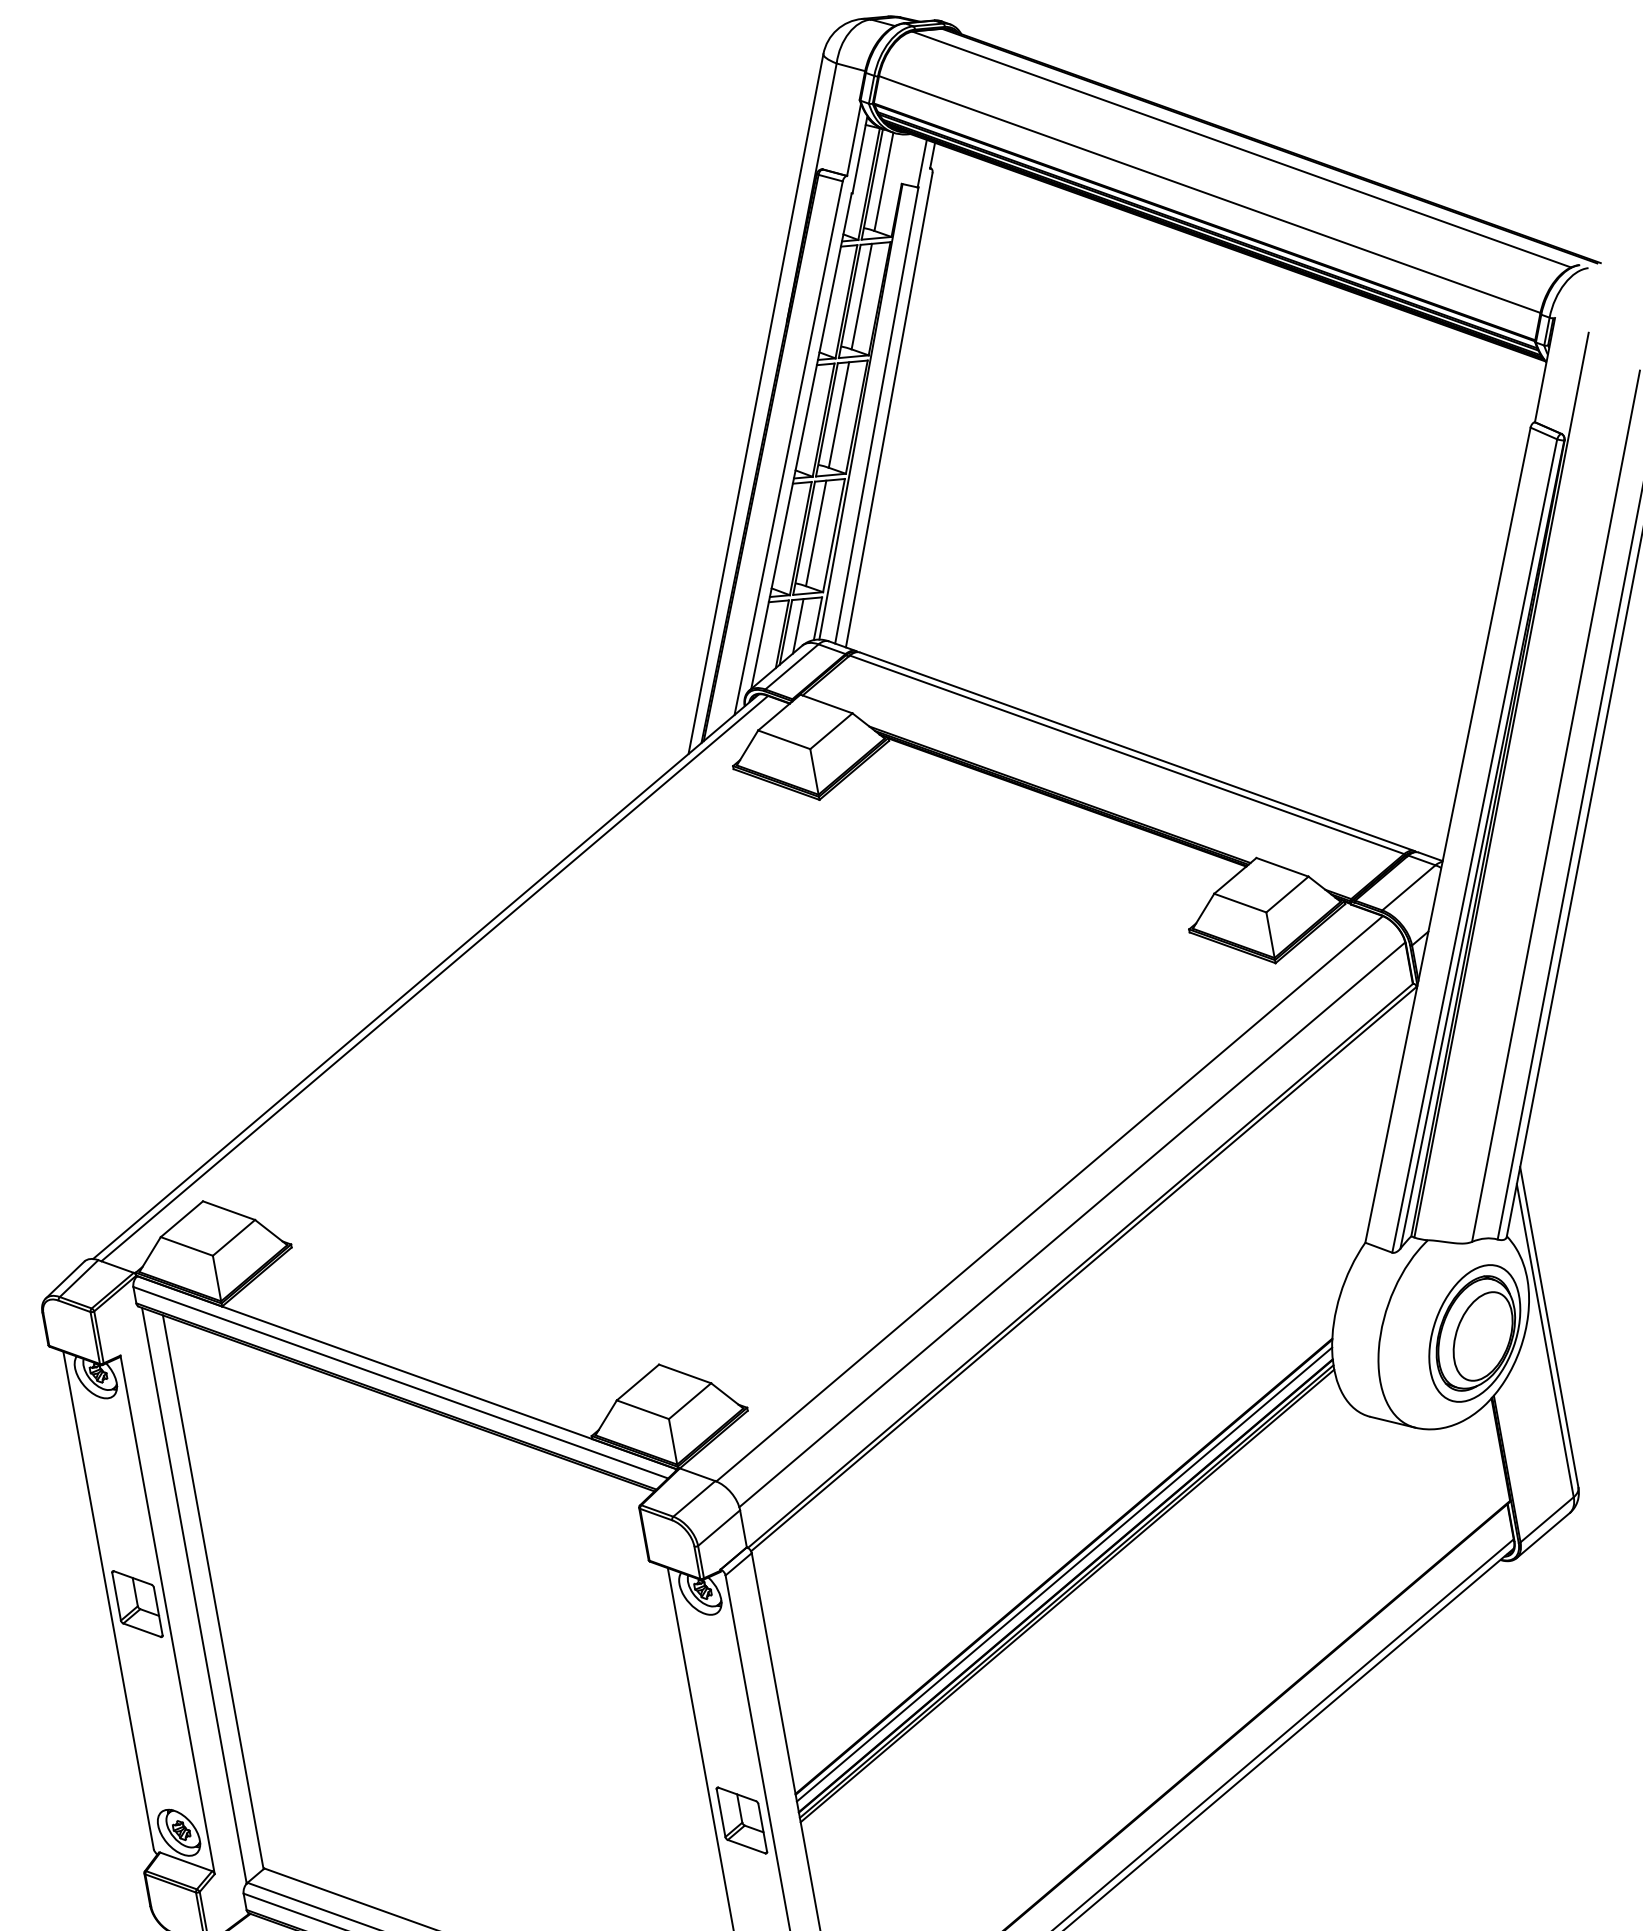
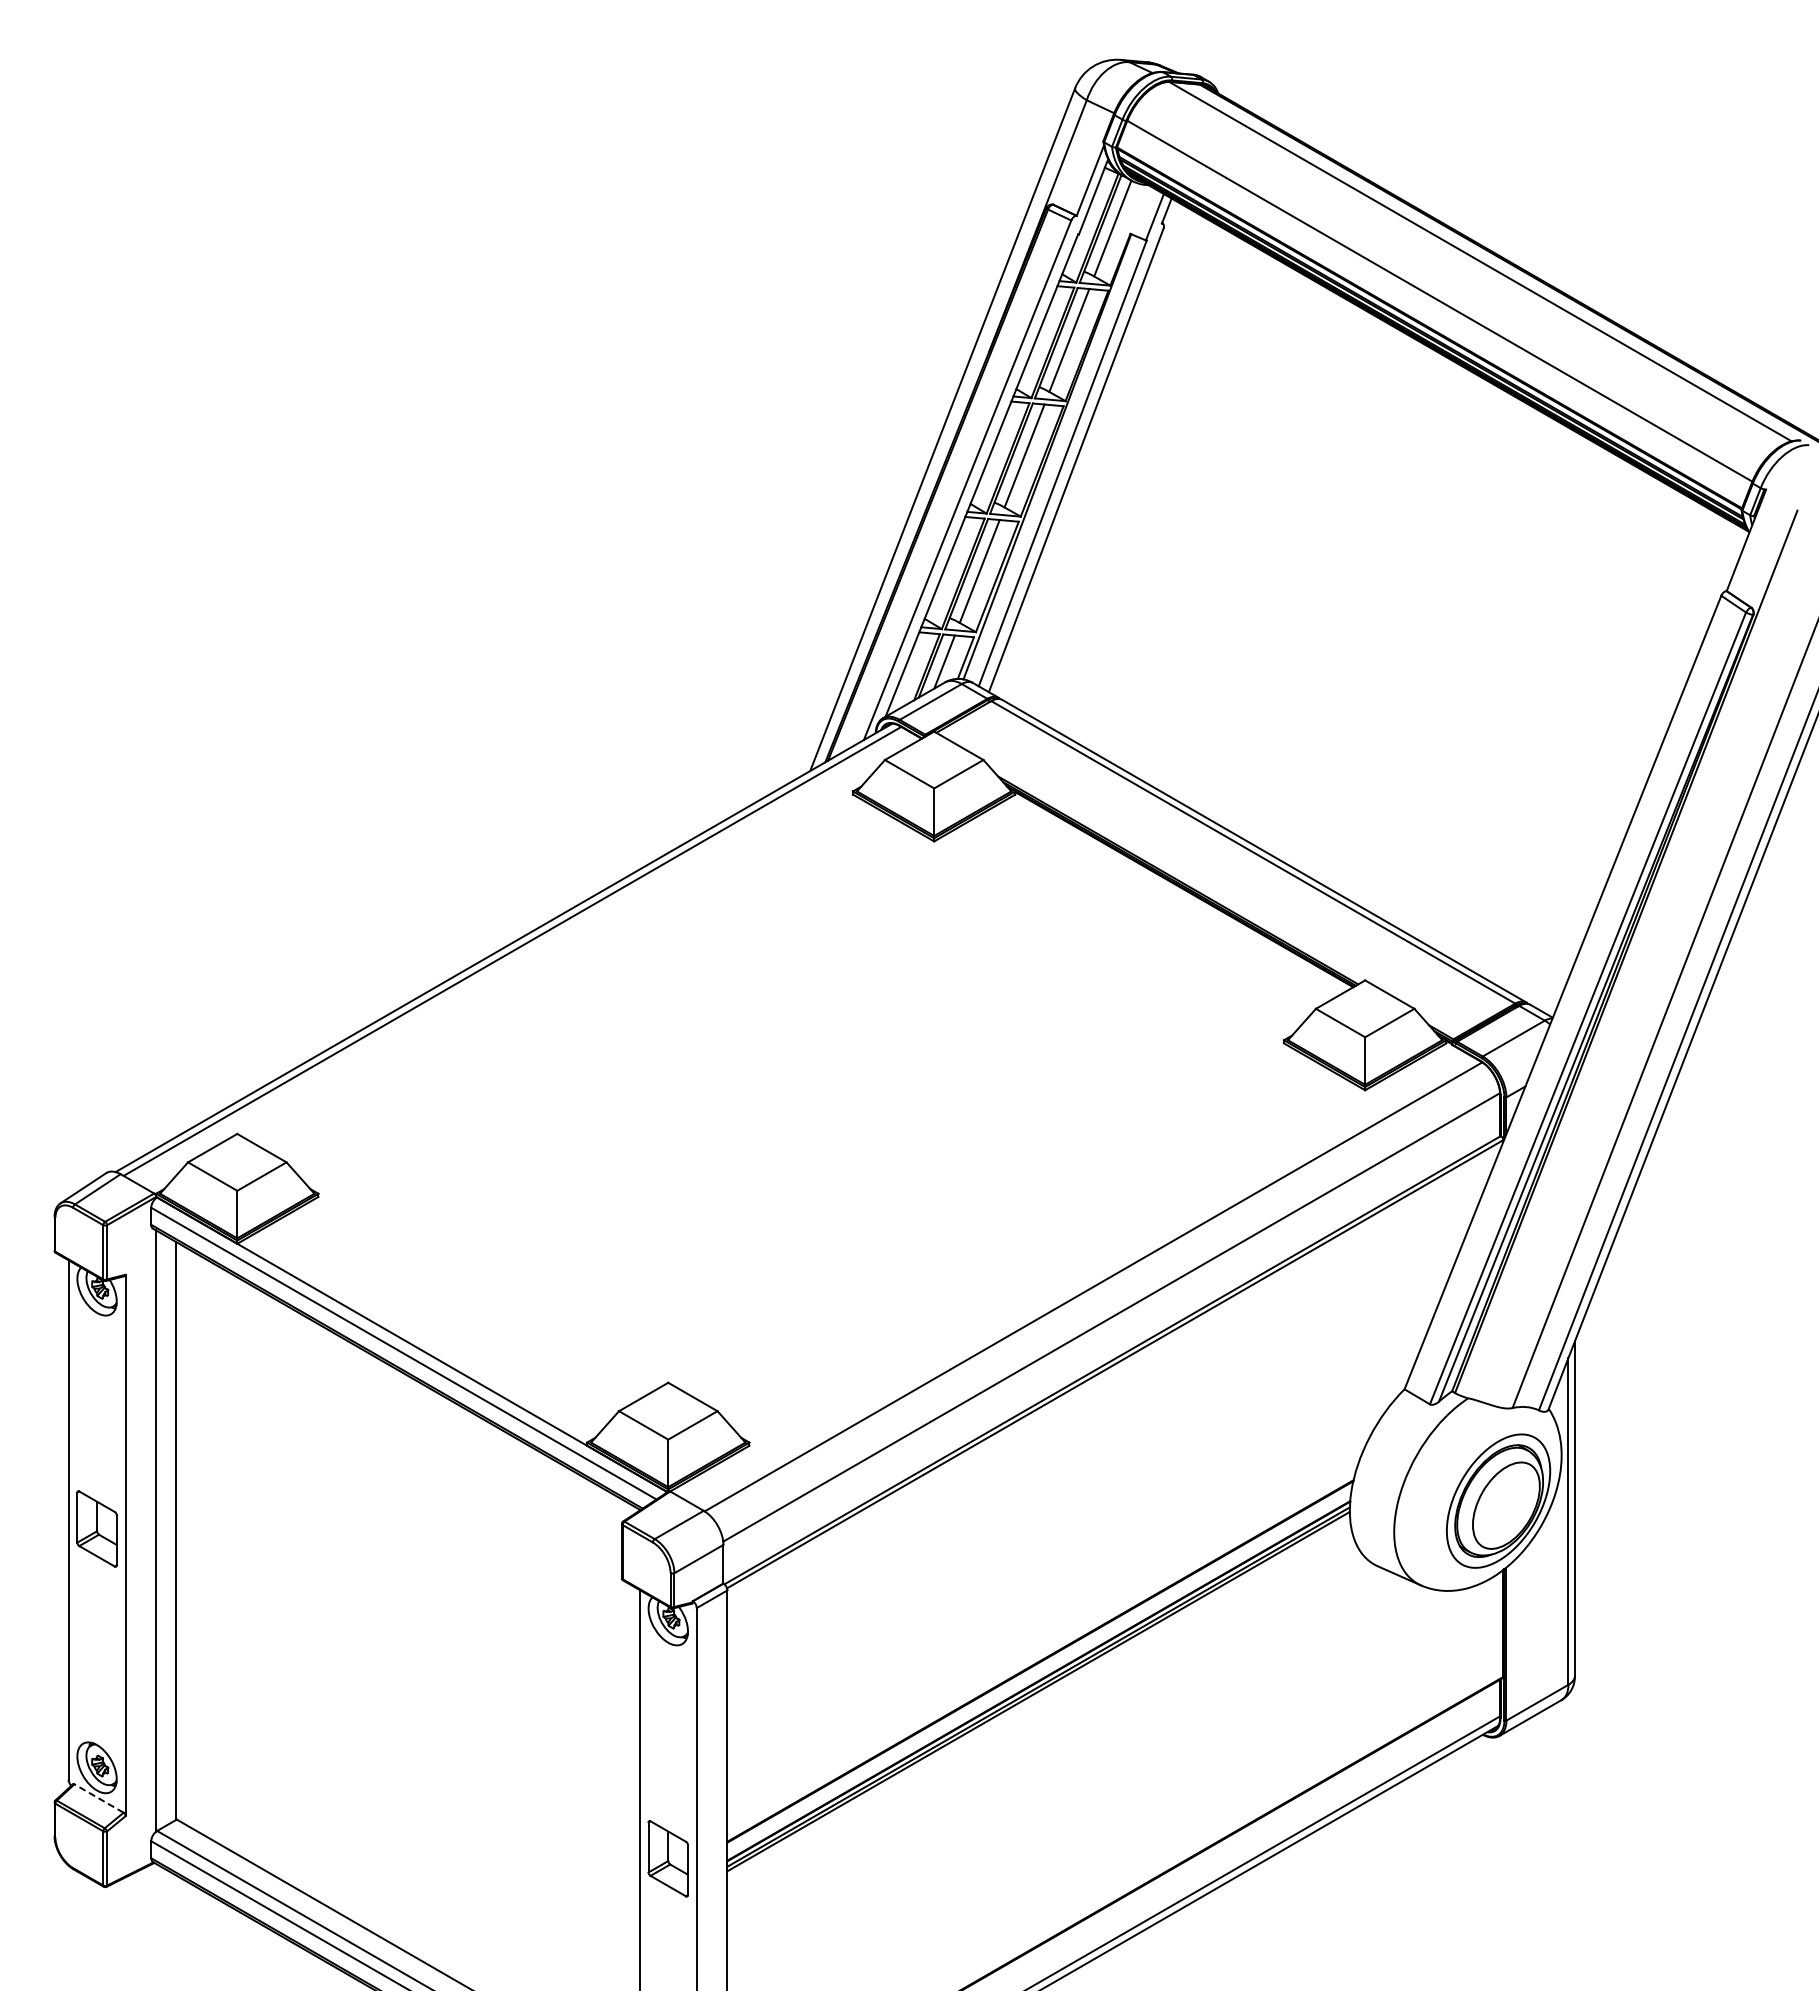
line: (1064, 1574) -> (1039, 1669), removed
line: (185, 1861) -> (98, 1798), solid -> dashed

